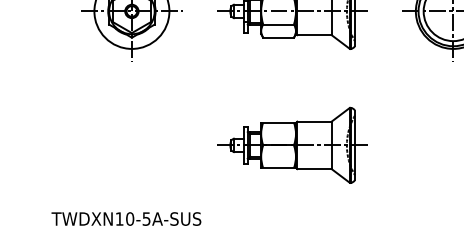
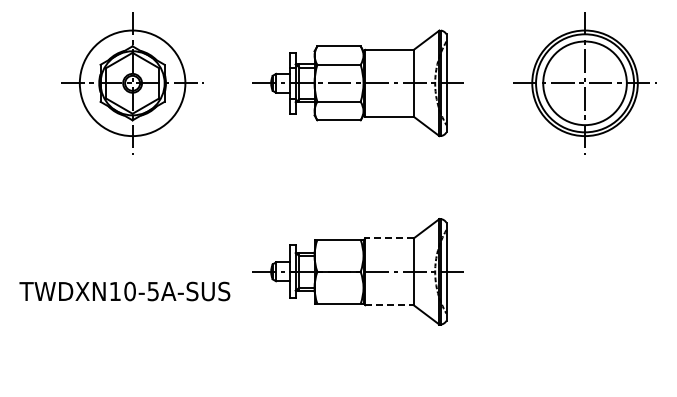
line: (314, 121) -> (389, 238), solid -> dashed
line: (315, 169) -> (390, 305), solid -> dashed
text: (126, 219) -> (124, 291), moved

